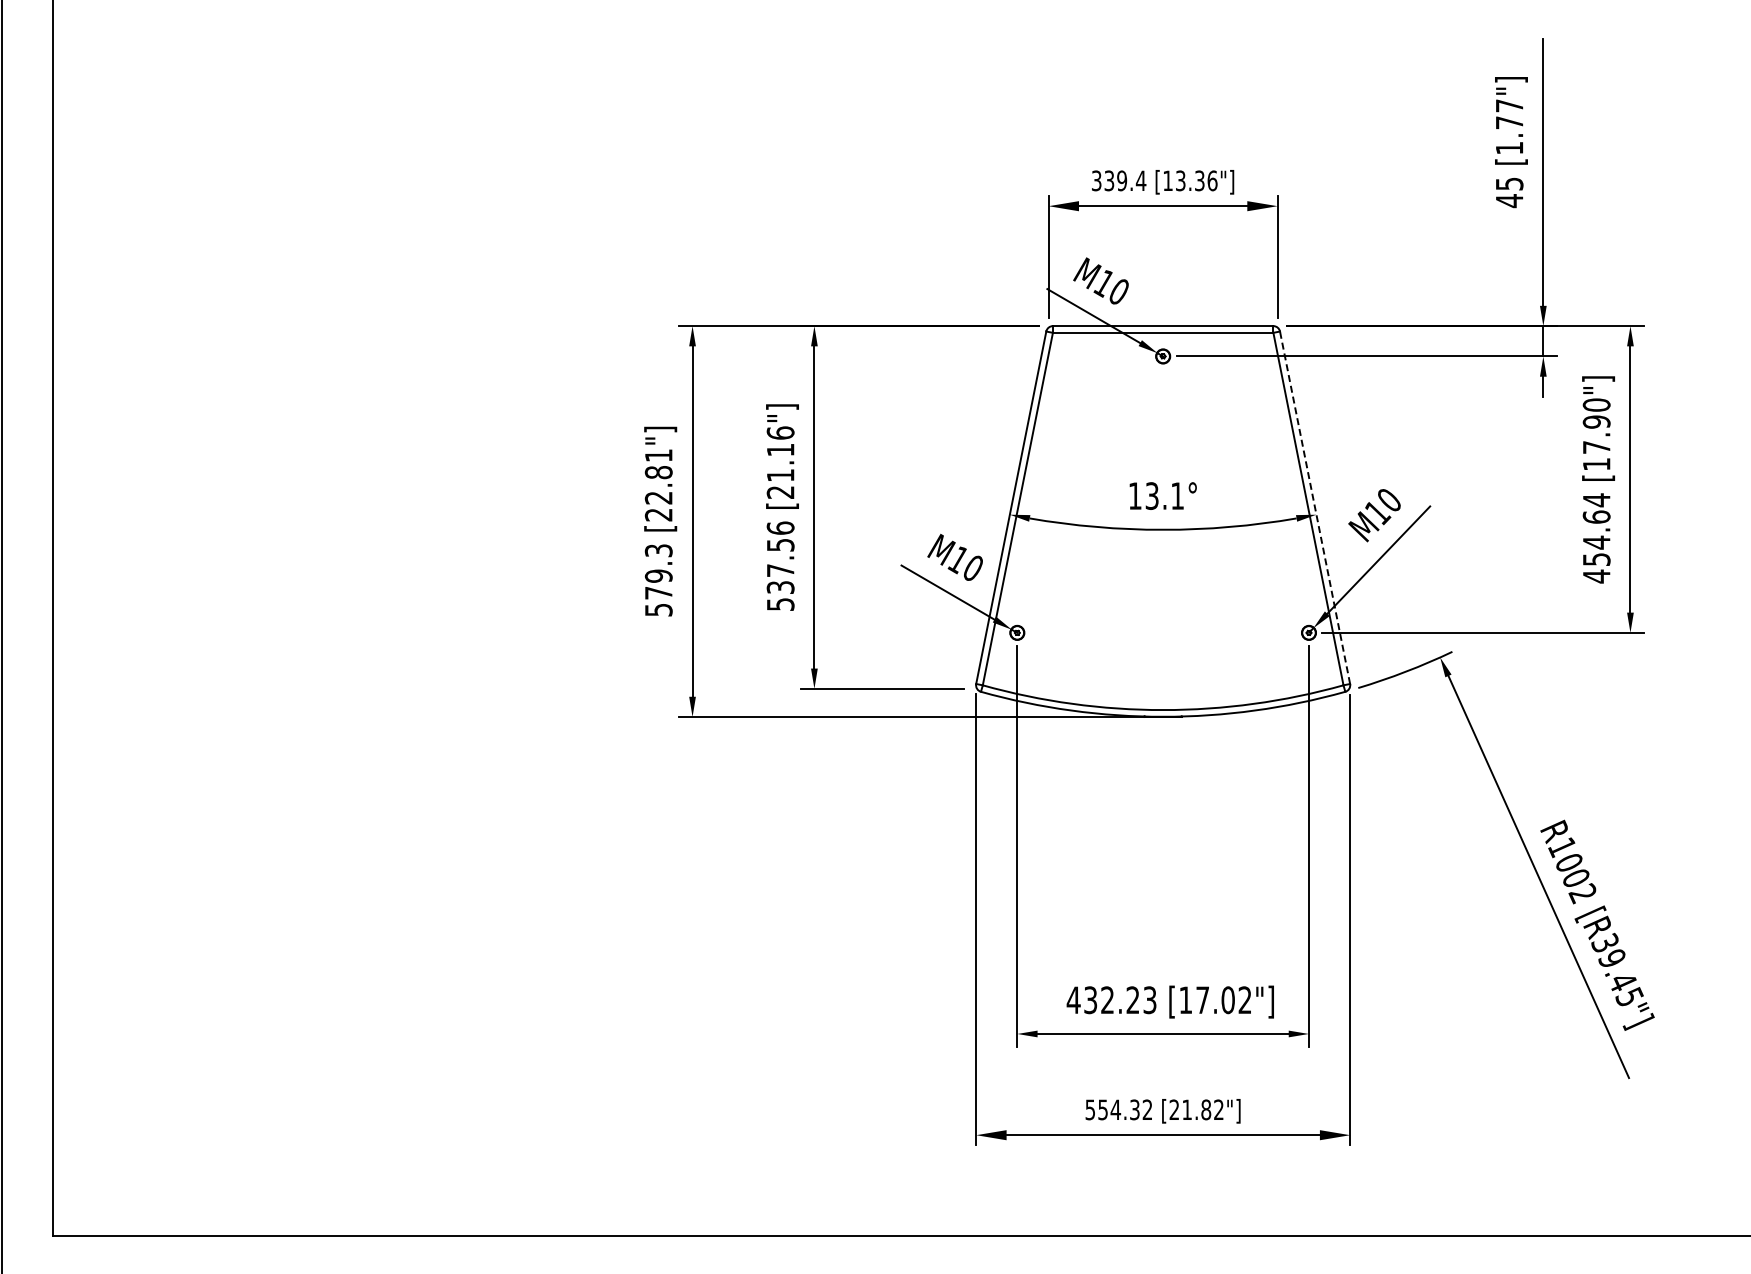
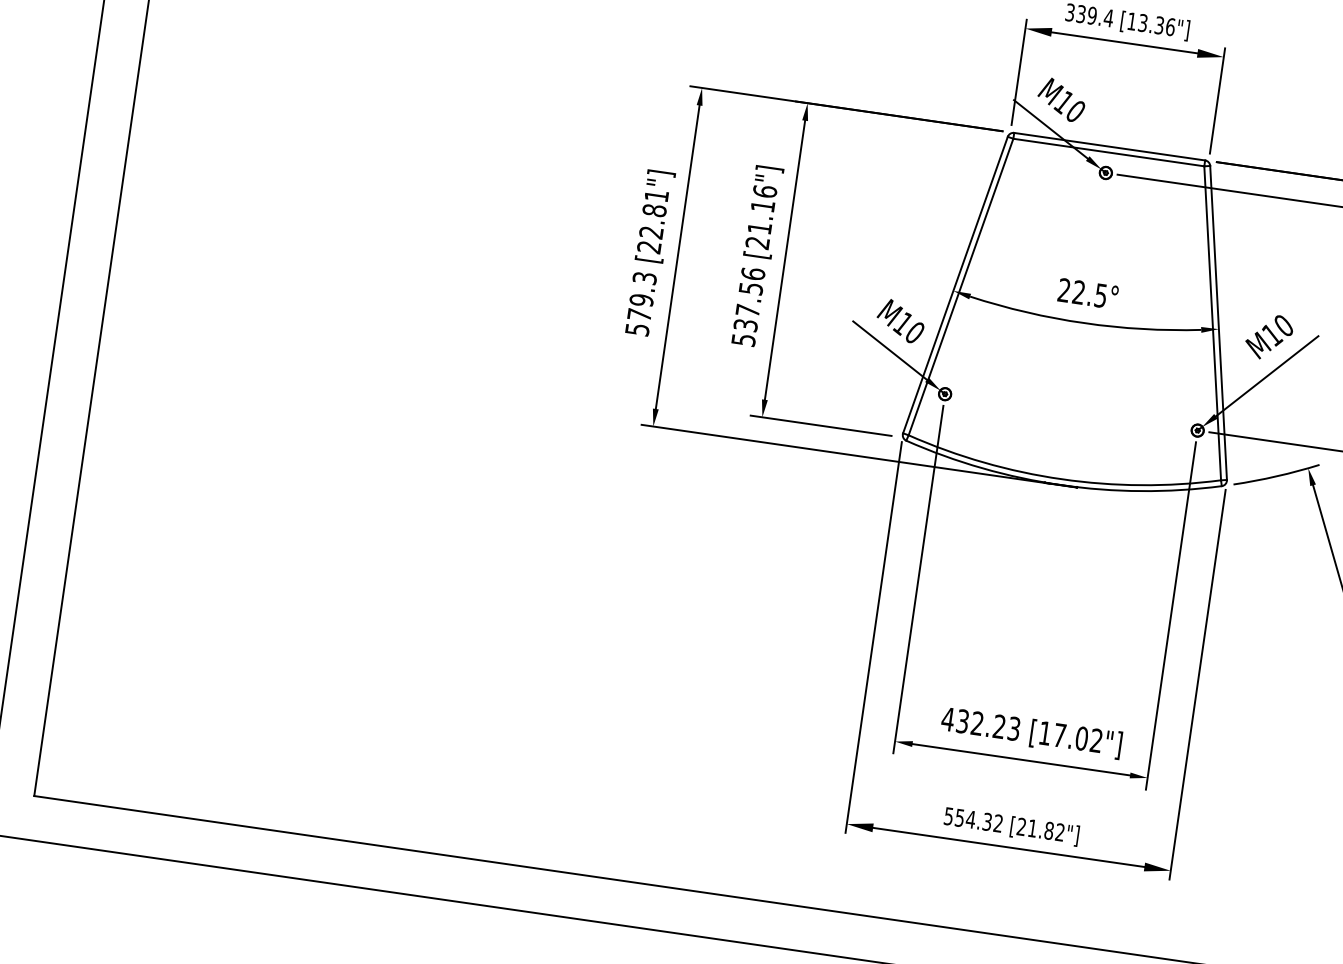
text: (1155, 495) -> (1081, 292), 13.1° -> 22.5°
line: (1315, 507) -> (1218, 322), dashed -> solid

